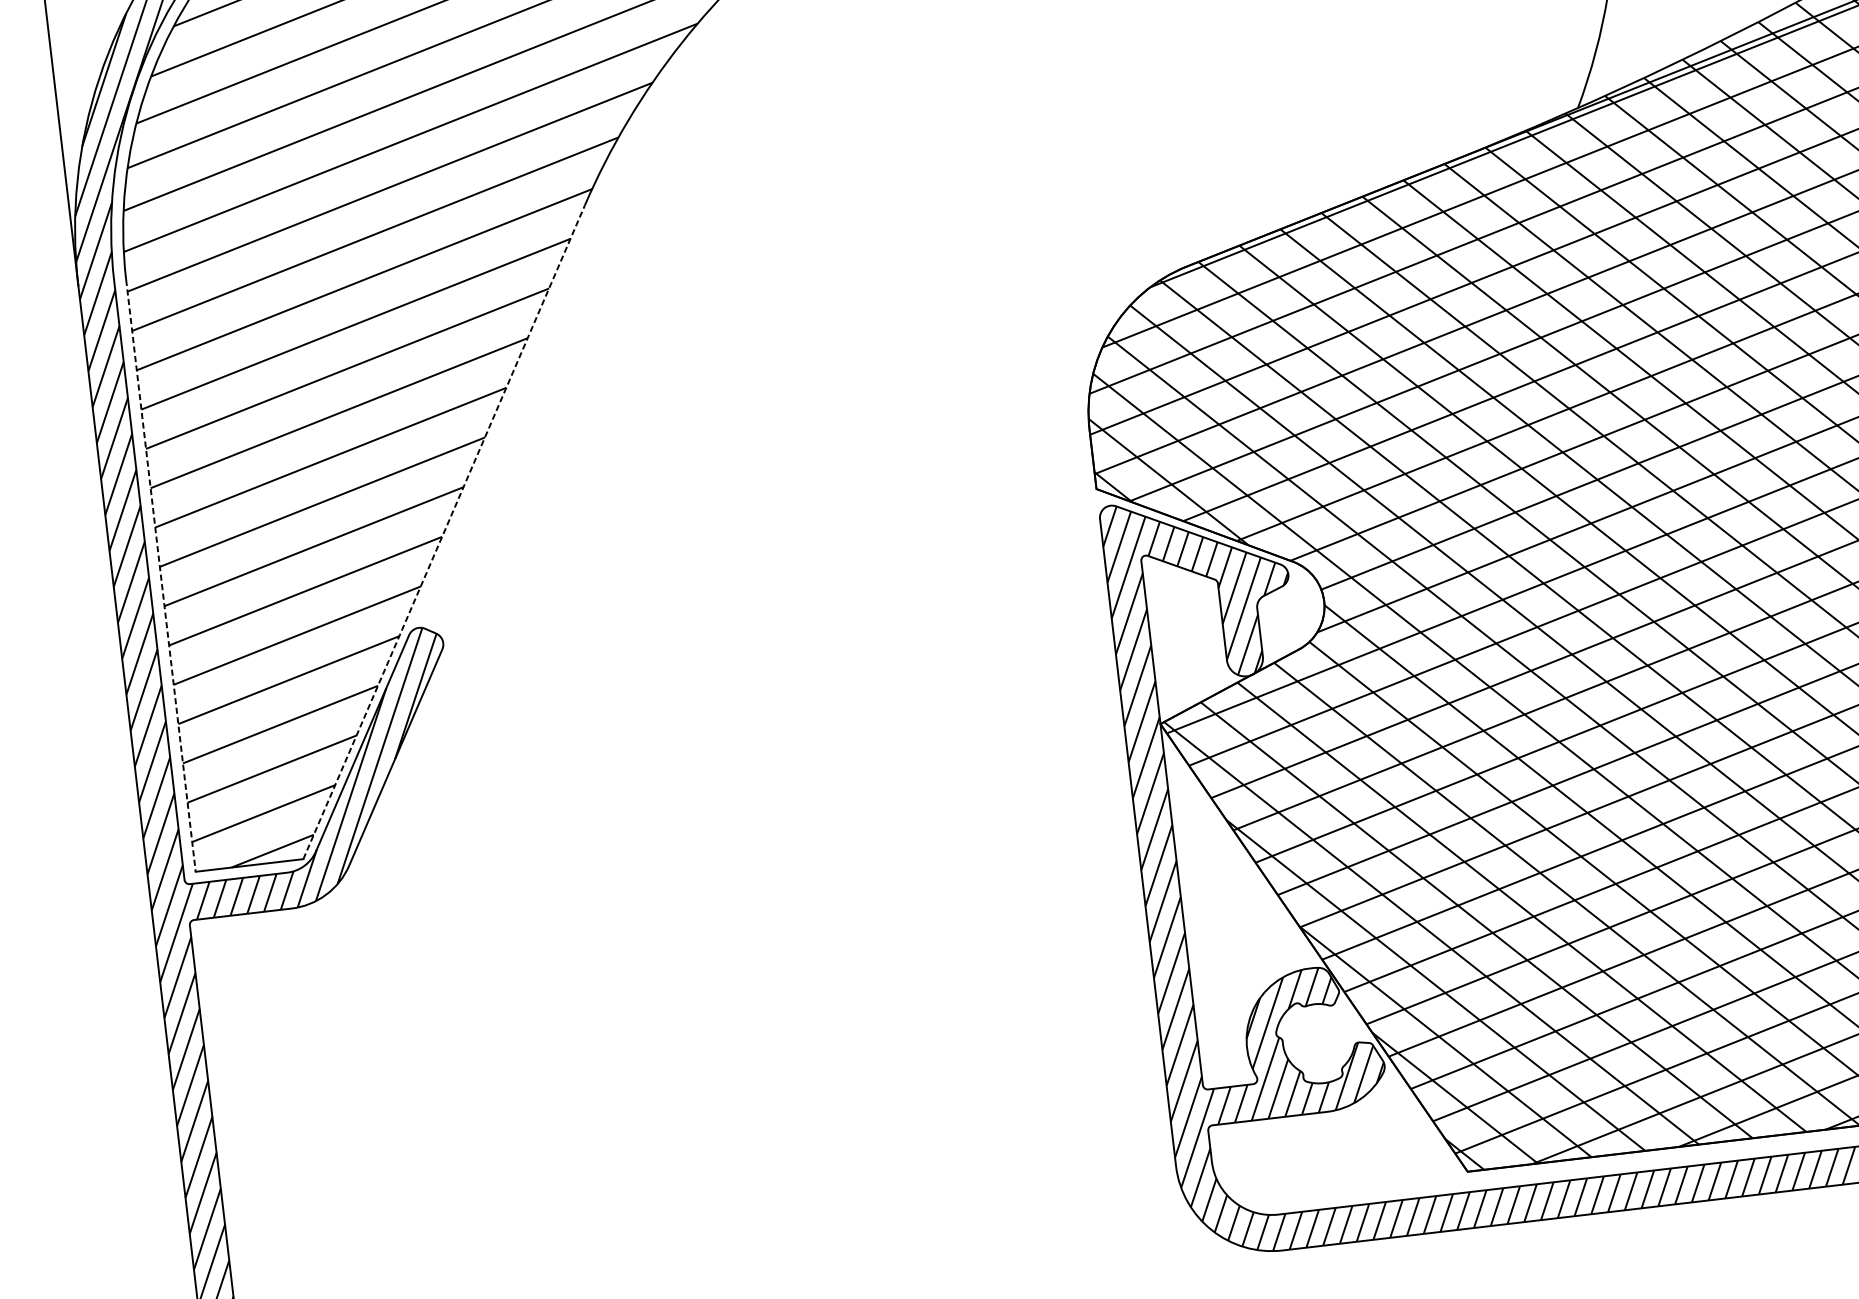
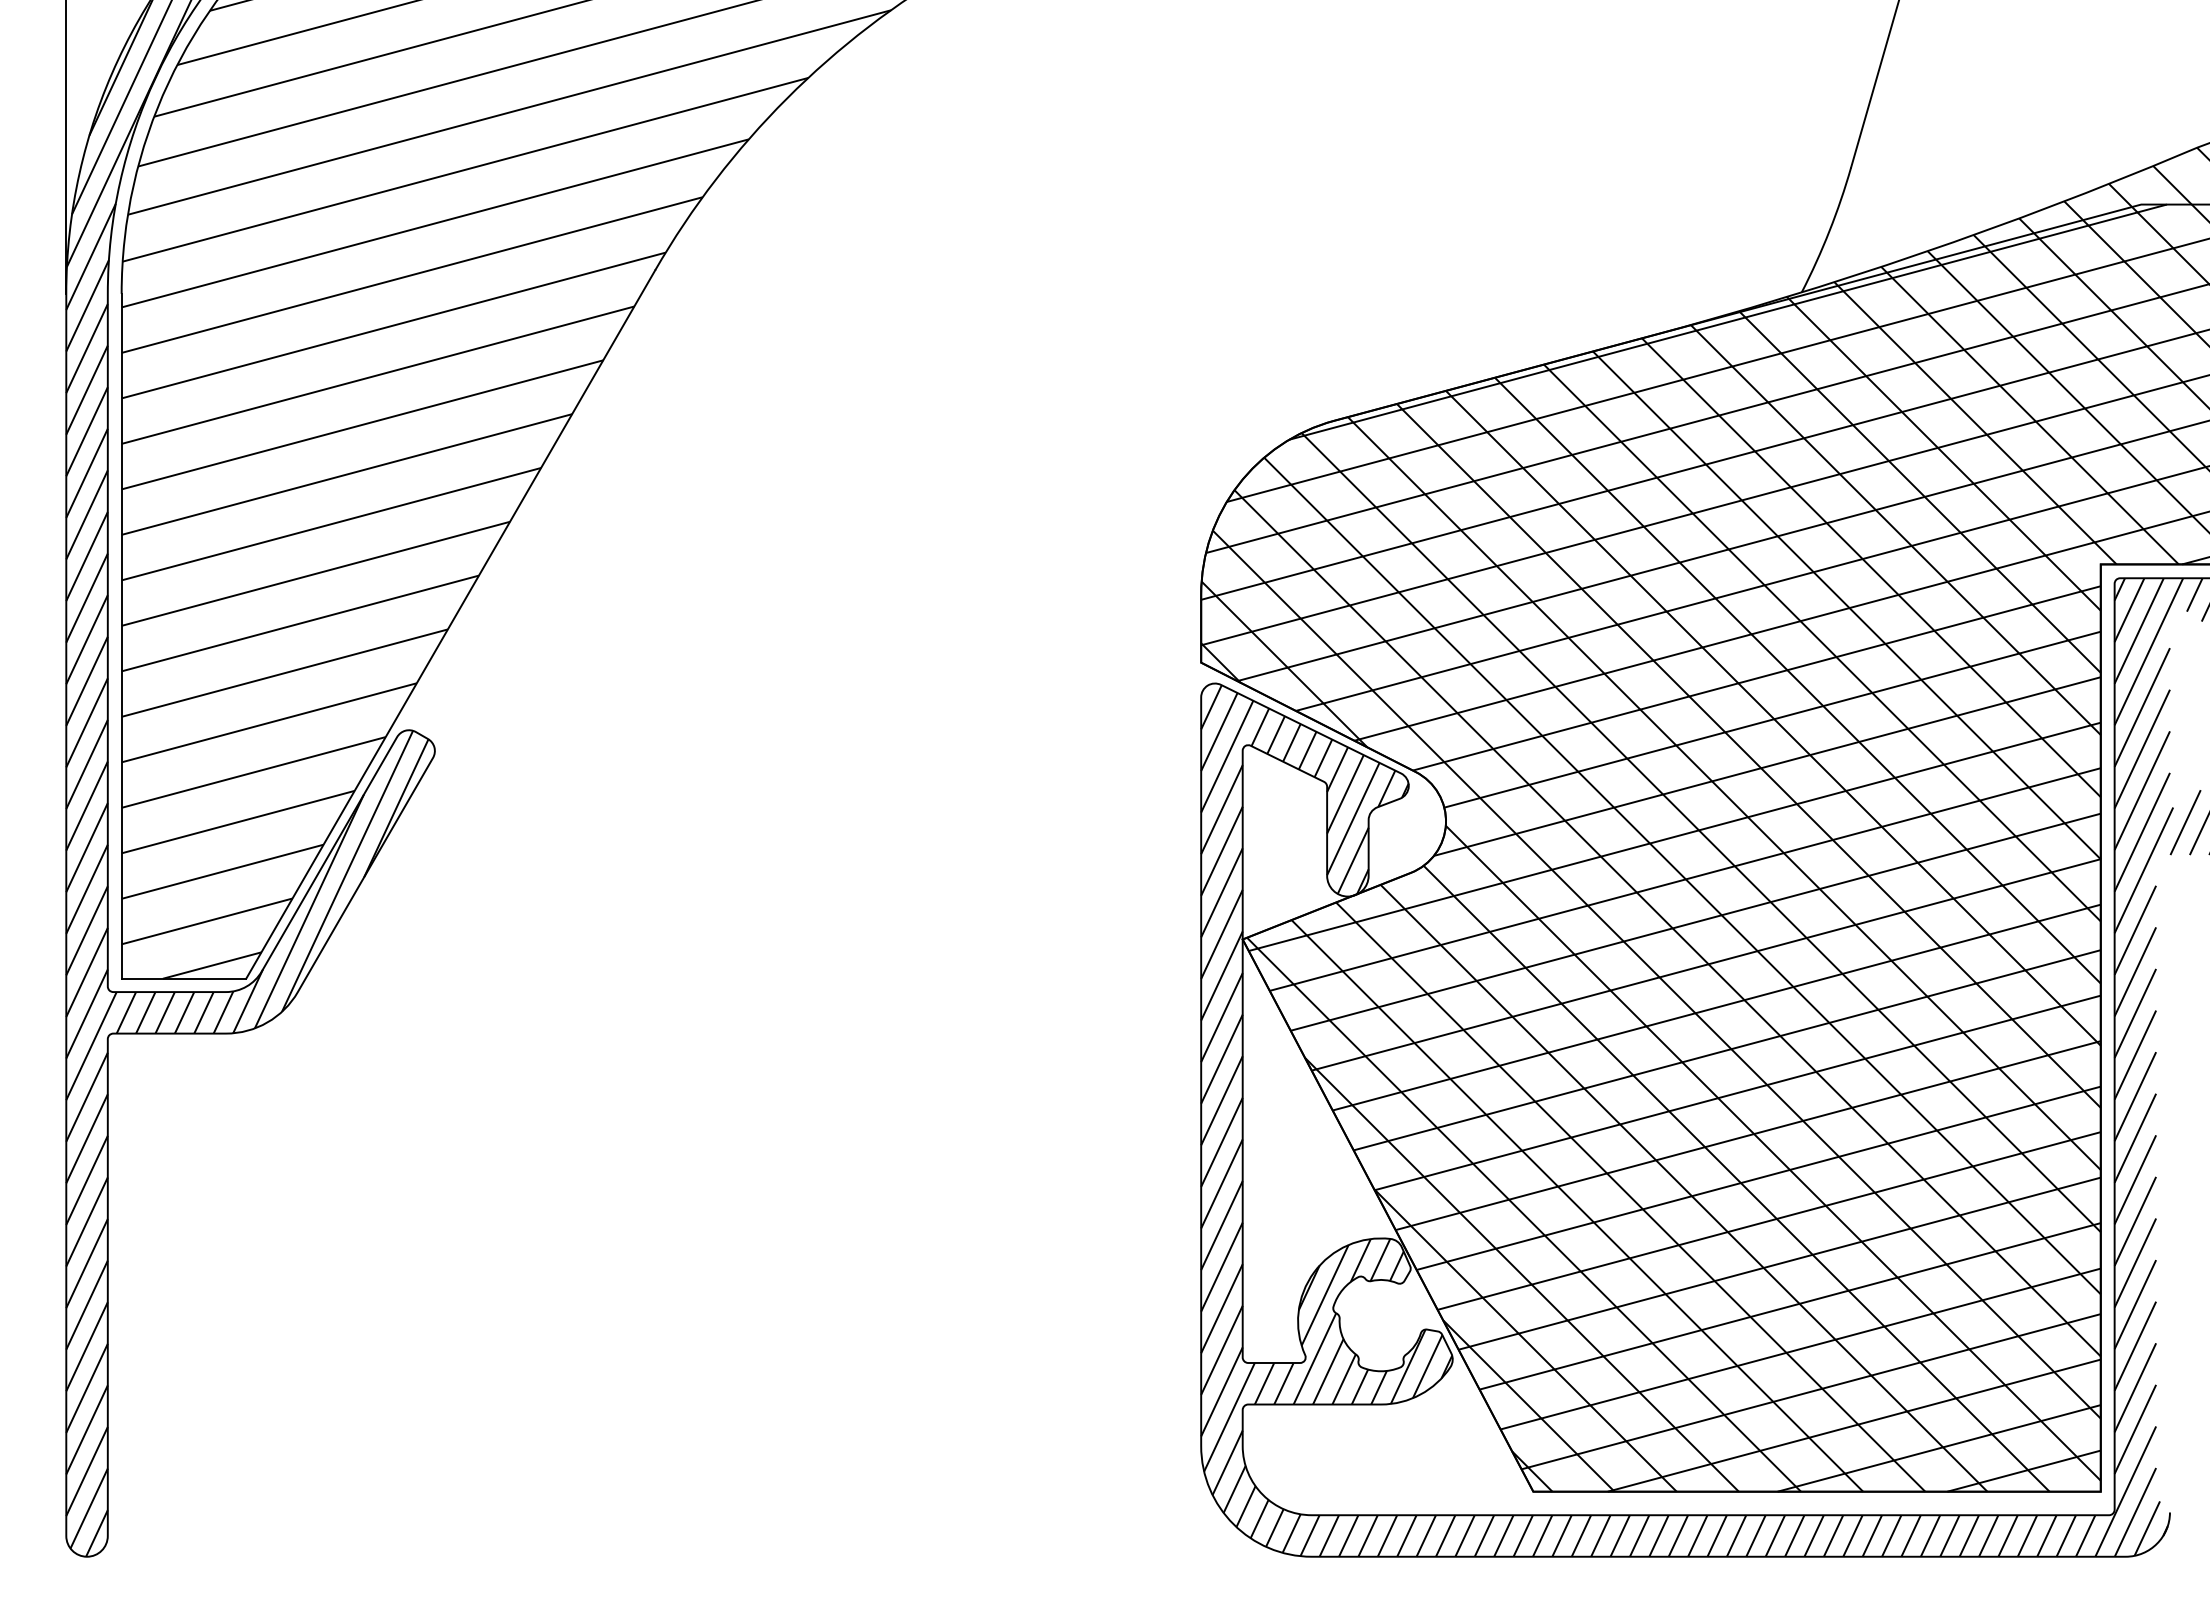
line: (443, 532) -> (450, 624), dashed -> solid
line: (160, 576) -> (121, 636), dashed -> solid

